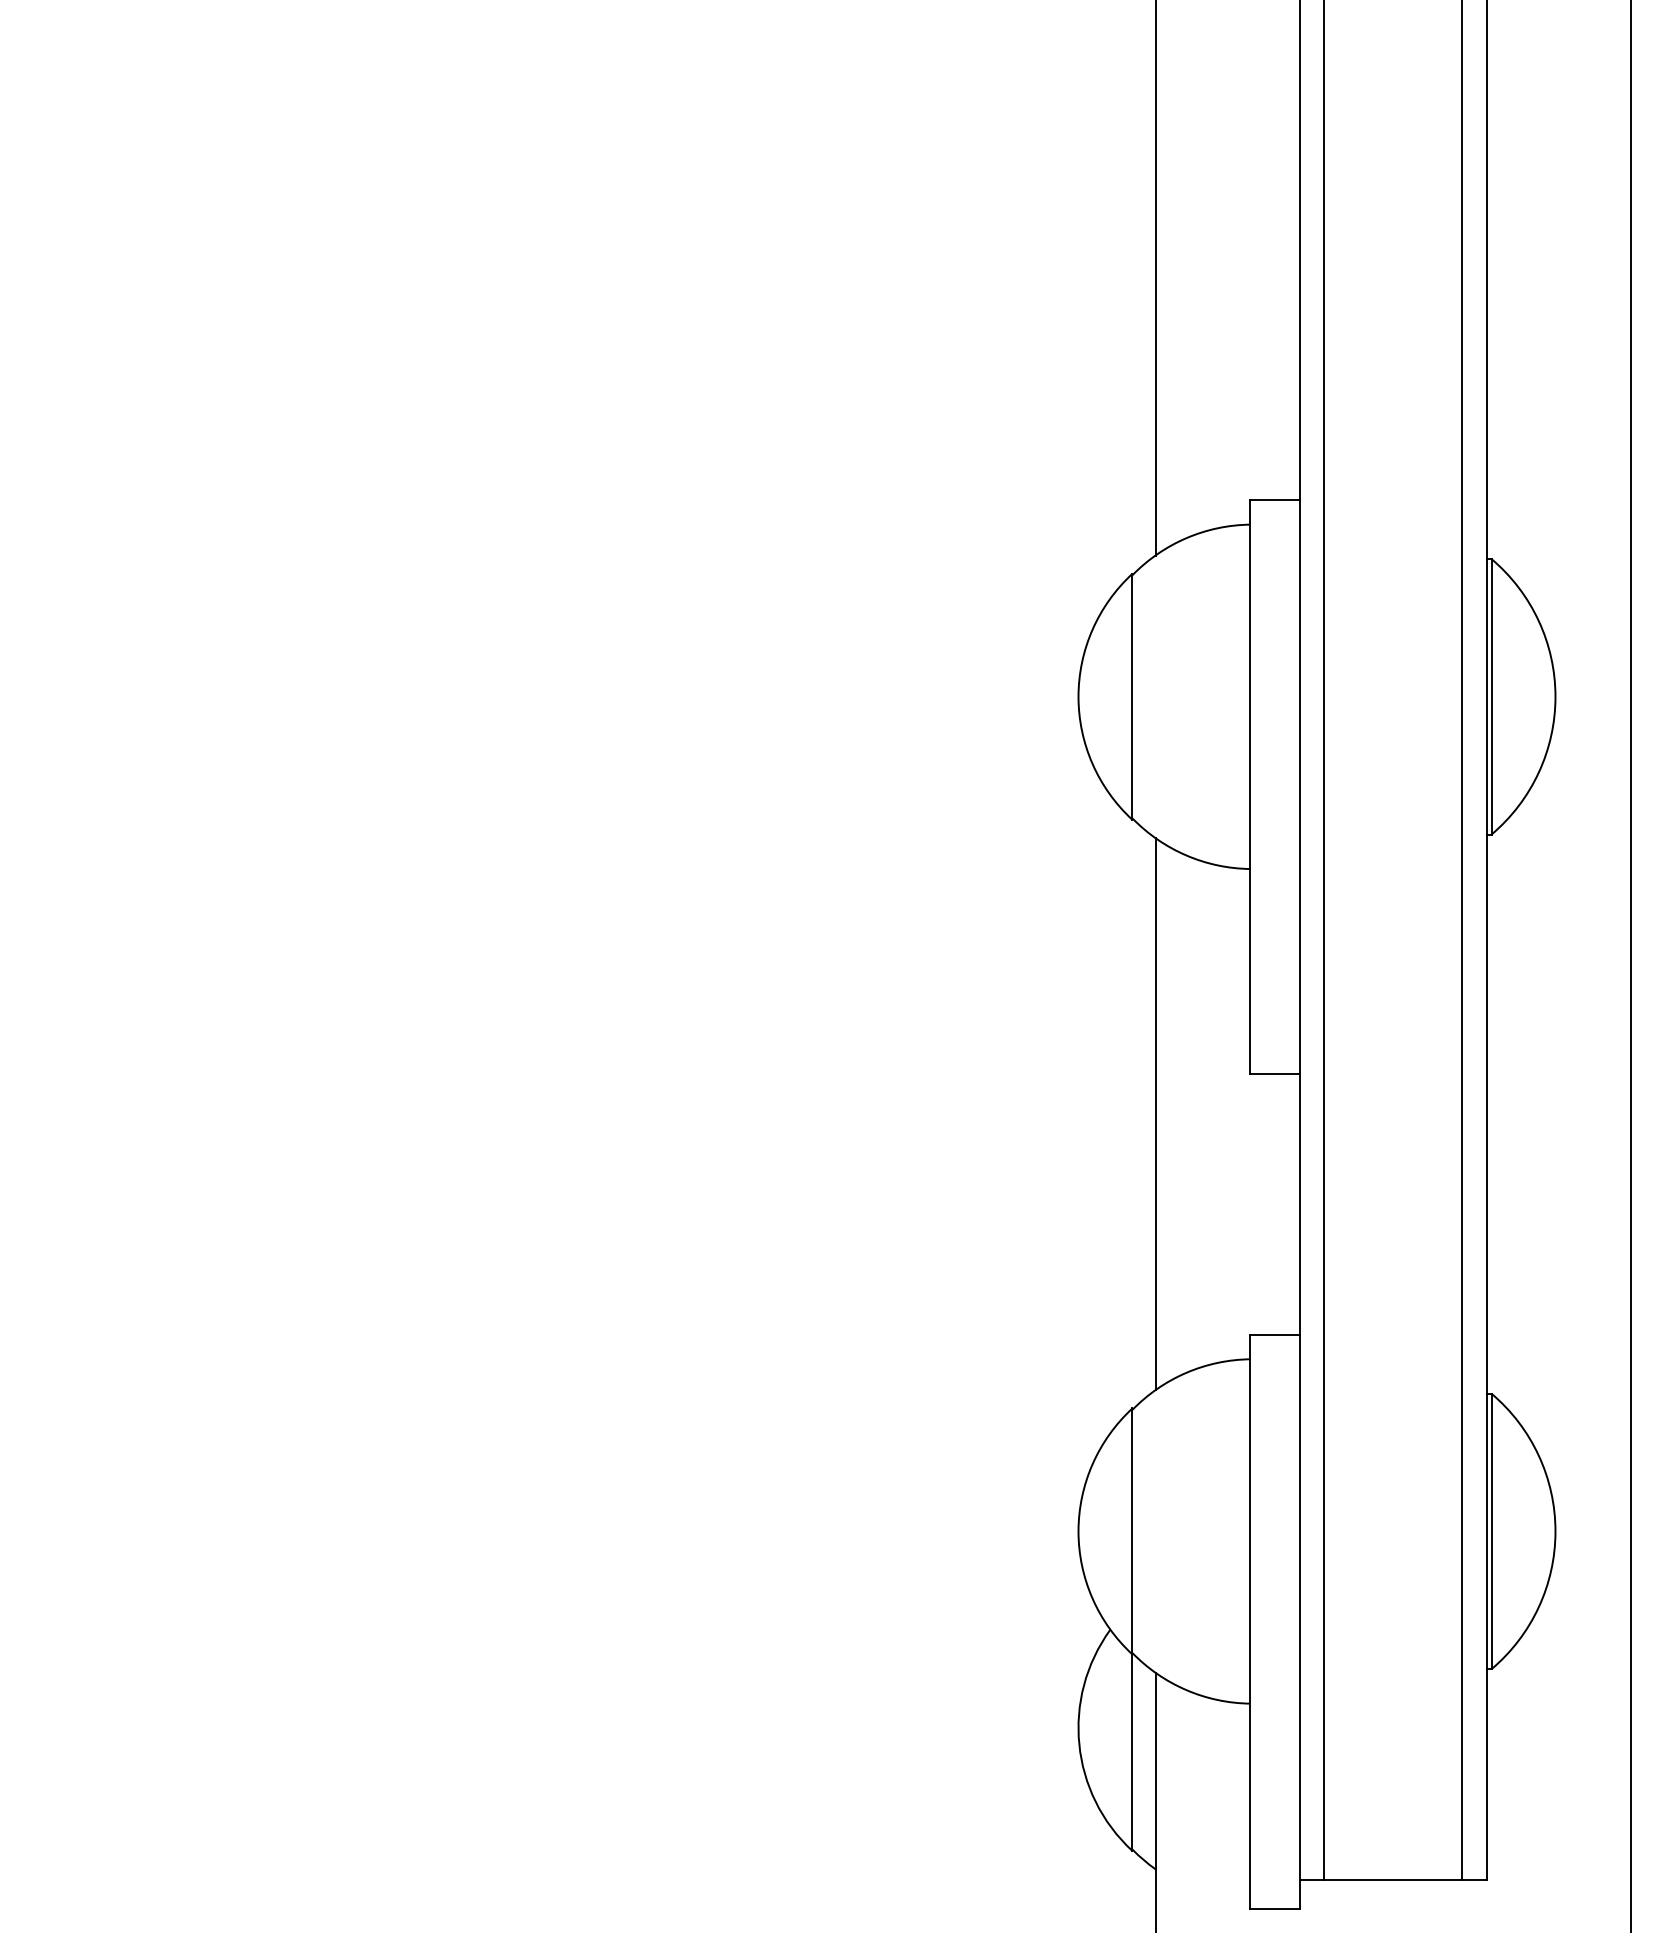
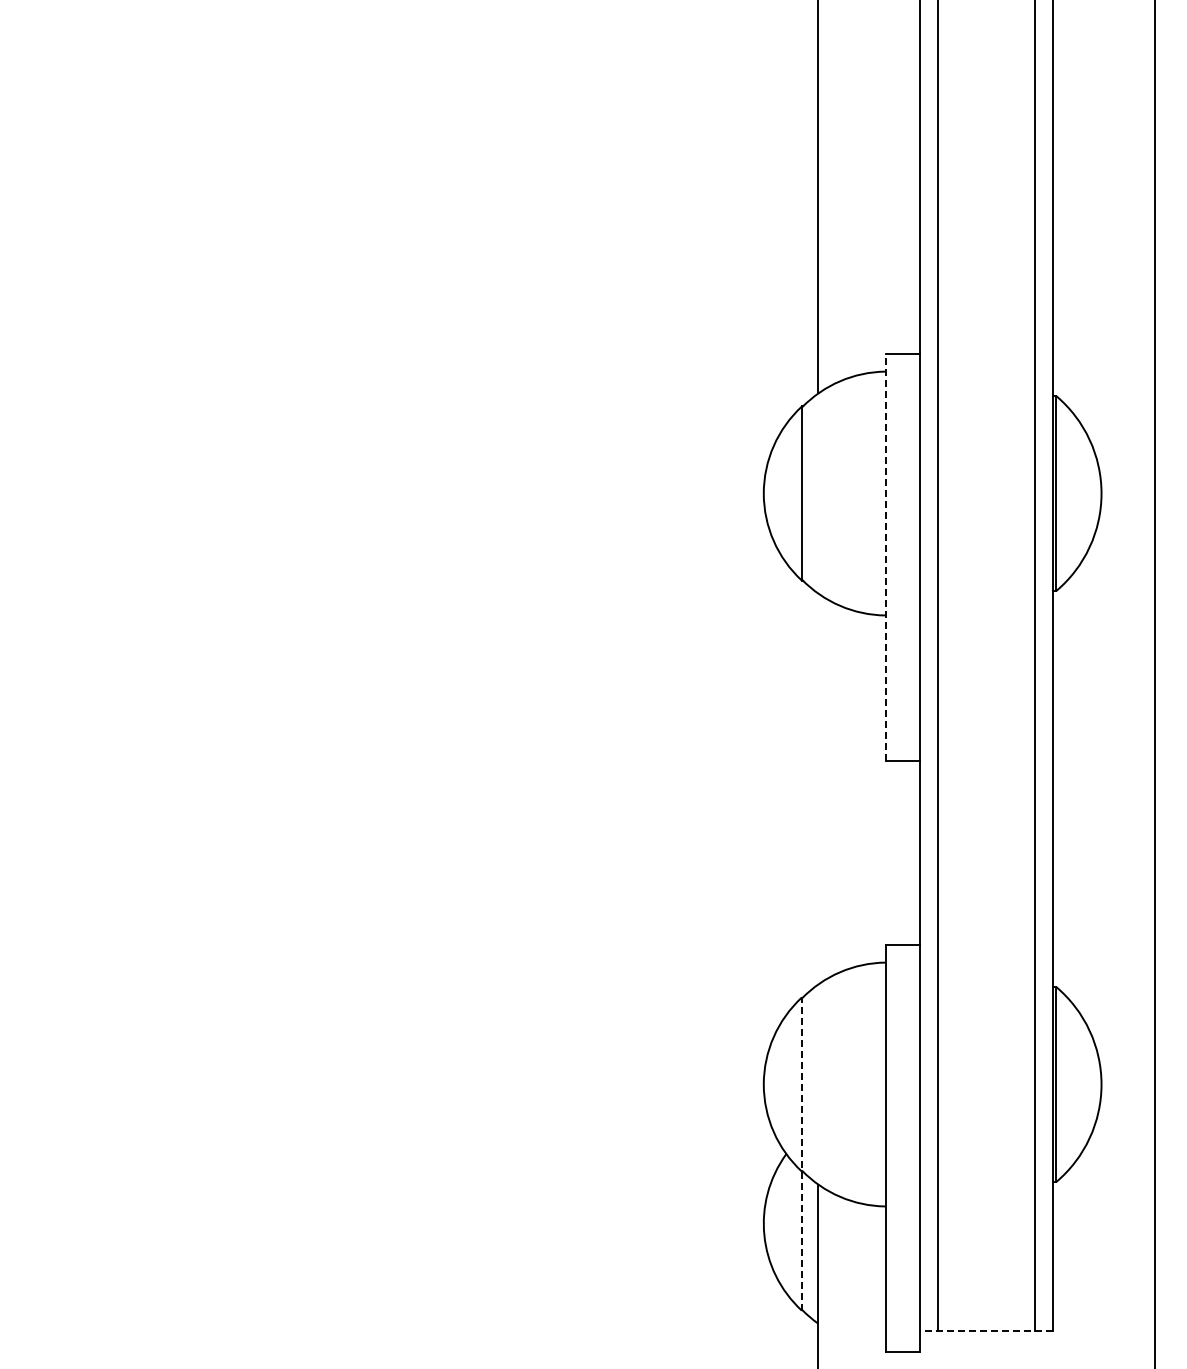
line: (1250, 787) -> (885, 557), solid -> dashed
line: (1155, 1113) -> (818, 788), removed
line: (1131, 1630) -> (801, 1154), solid -> dashed
line: (1393, 1880) -> (986, 1331), solid -> dashed

